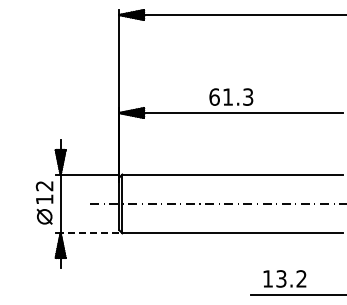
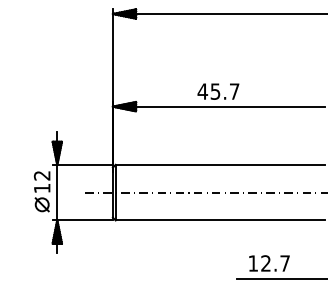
text: (231, 96) -> (218, 91), 61.3 -> 45.7
line: (89, 233) -> (84, 220), dashed -> solid
text: (291, 278) -> (275, 263), 13.2 -> 12.7

